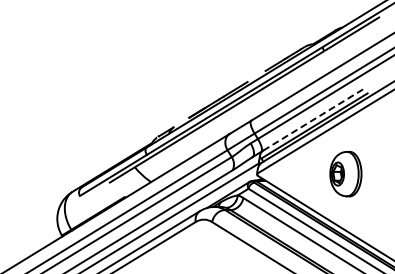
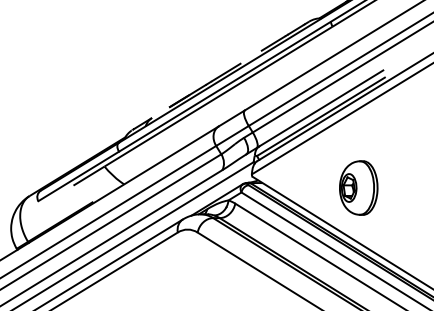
line: (315, 118) -> (322, 107), dashed -> solid
part: (345, 174) -> (358, 188), moved

